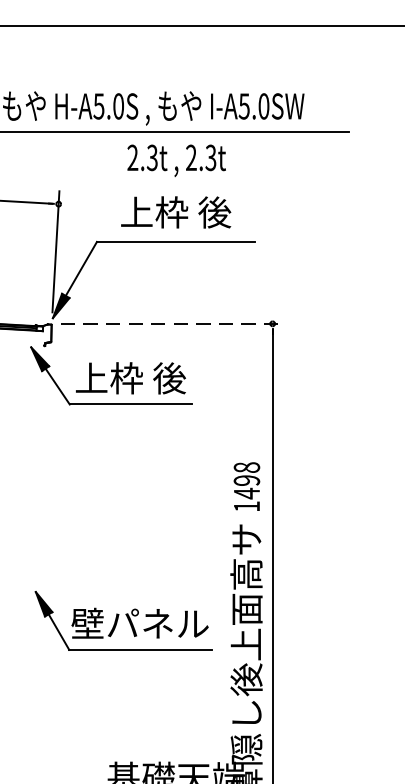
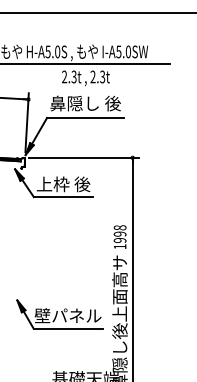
text: (175, 212) -> (85, 103), 上枠 後 -> 鼻隠し 後
line: (173, 323) -> (84, 157), dashed -> solid
text: (245, 493) -> (119, 240), 1498 -> 1998
part: (122, 620) -> (59, 314), moved

